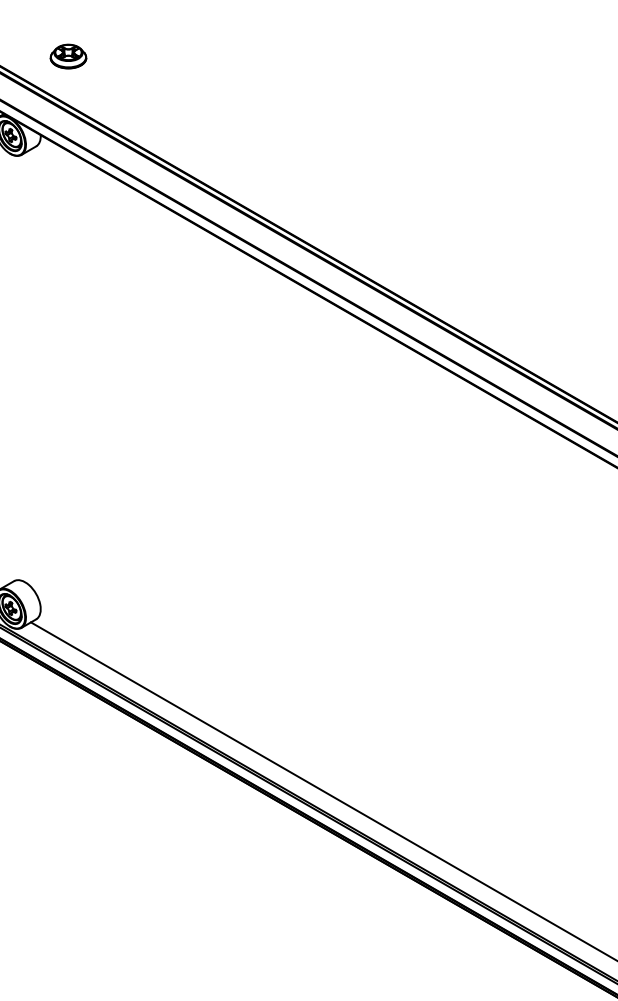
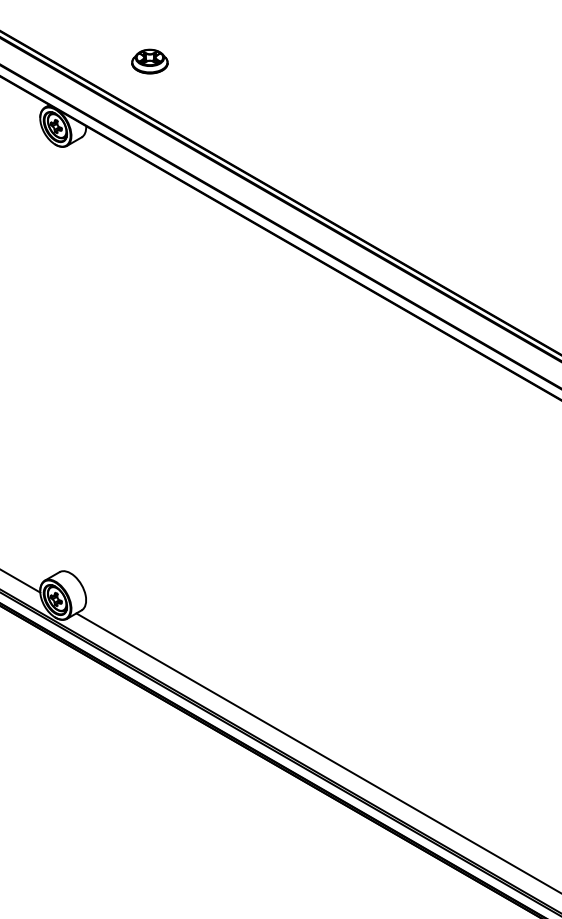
part: (68, 56) -> (149, 61), moved

